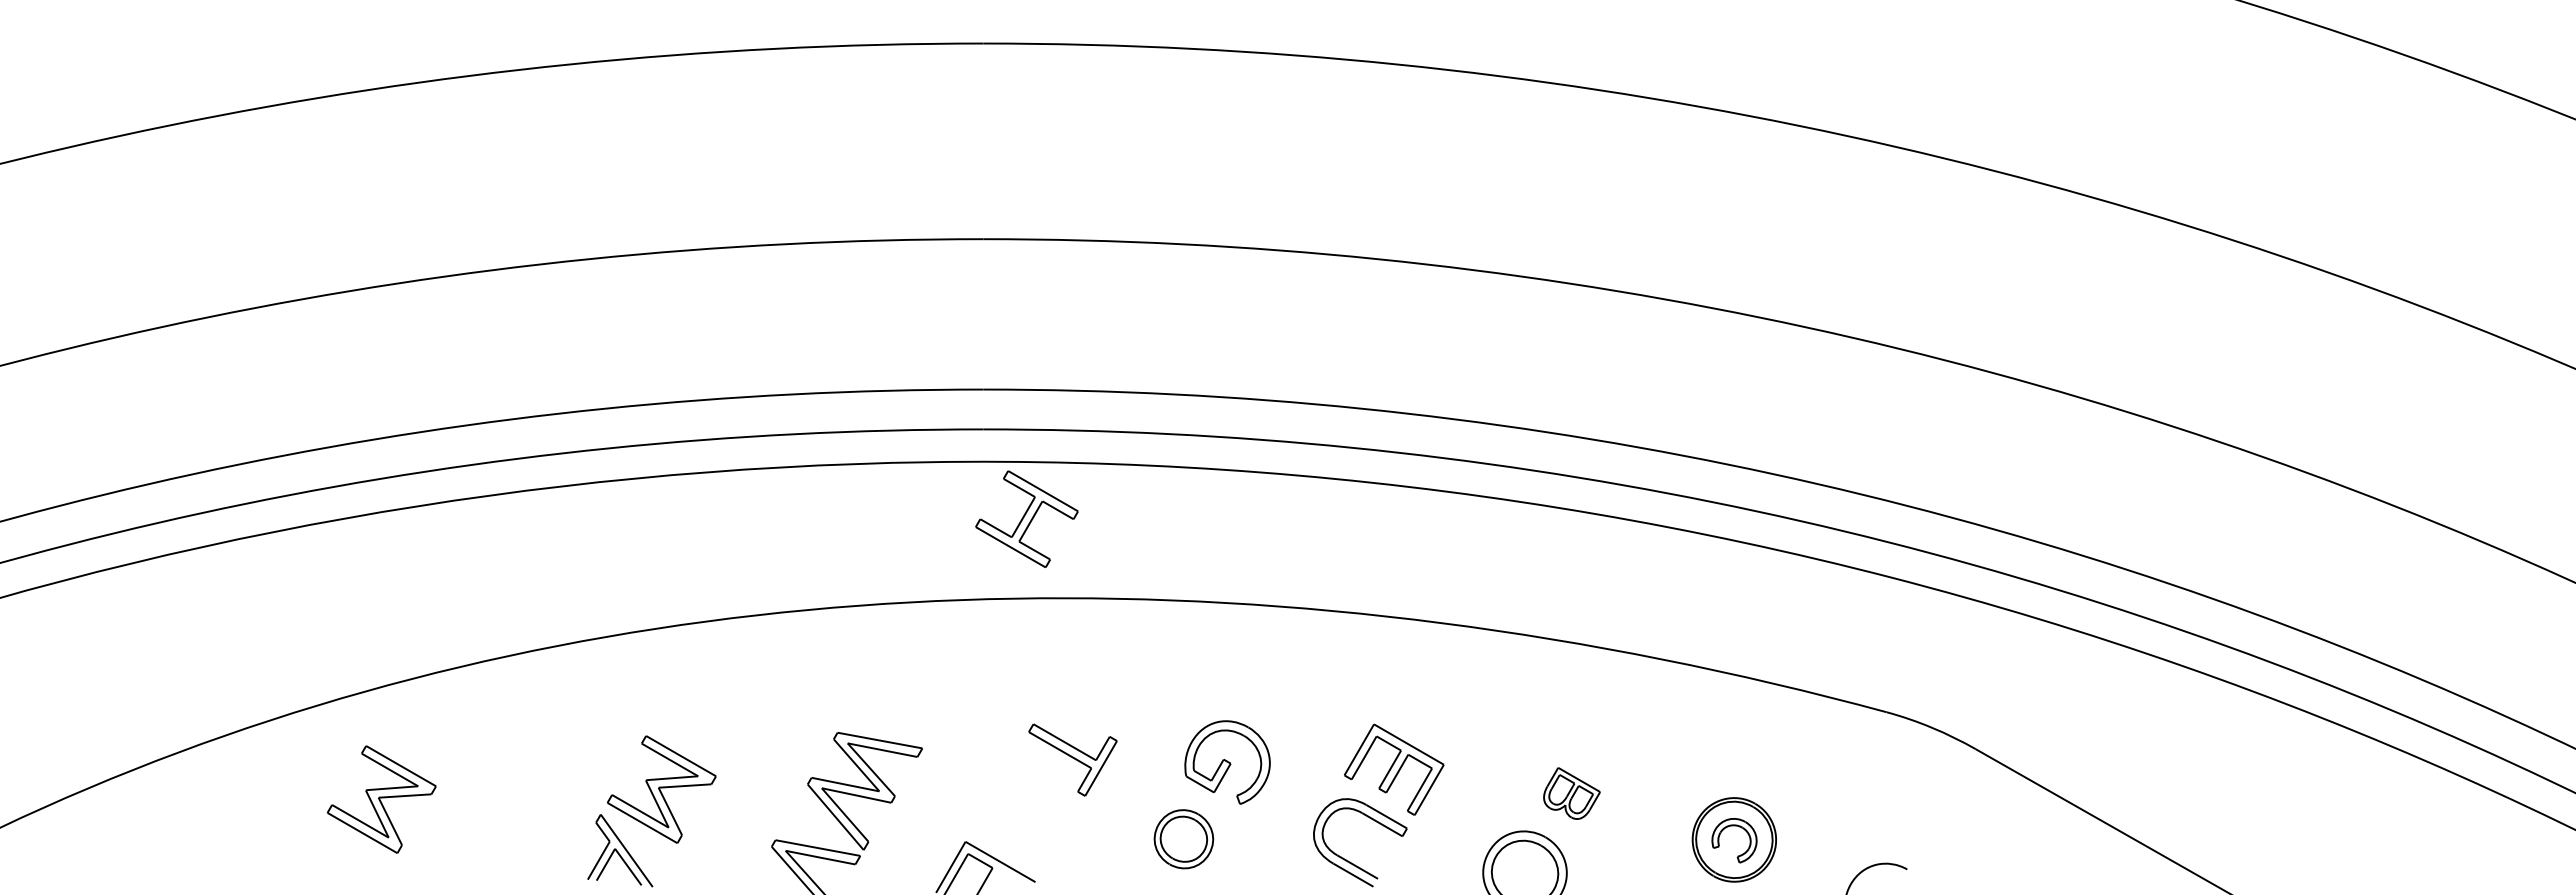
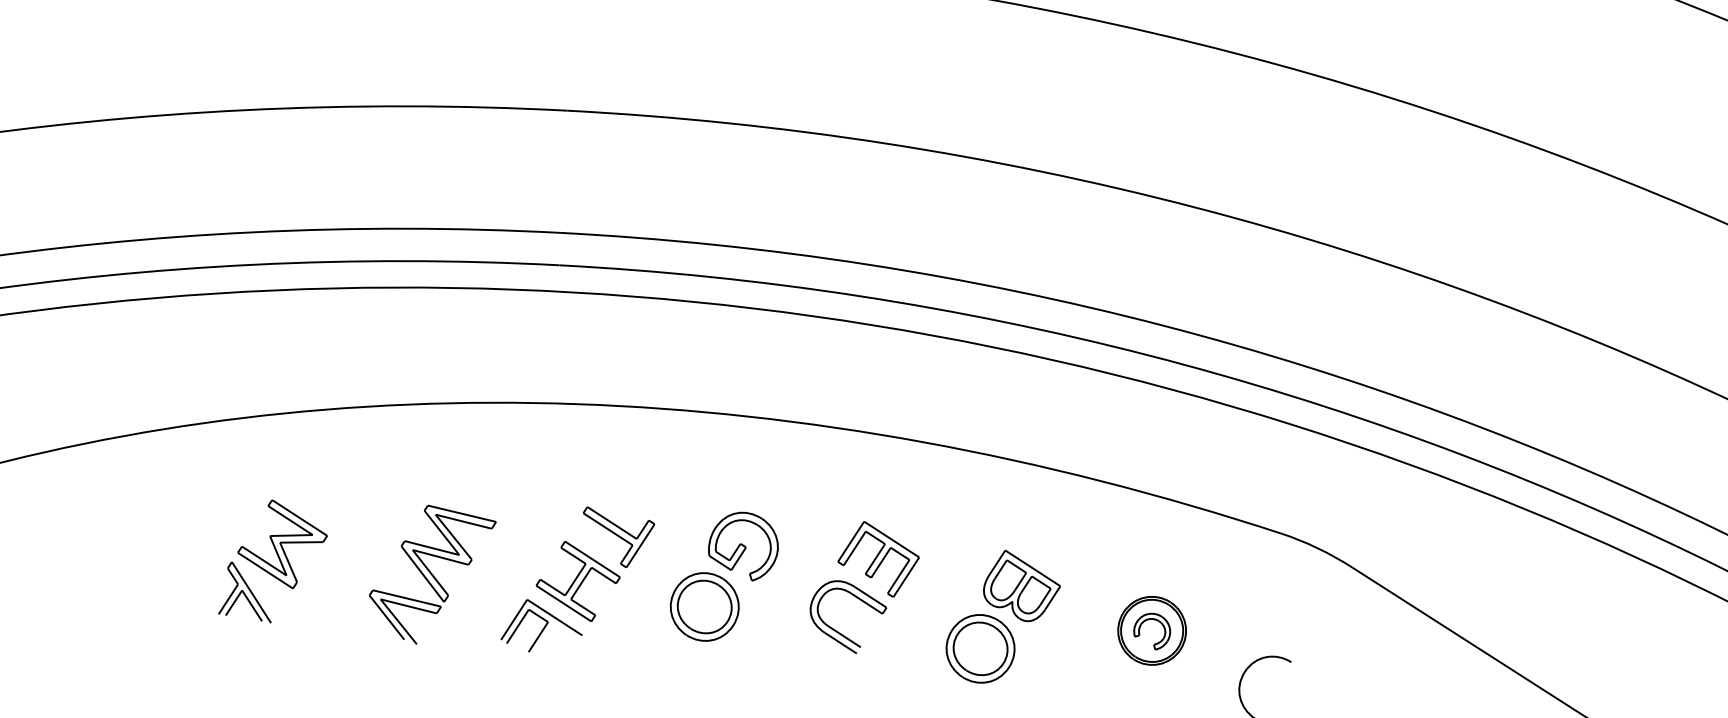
part: (1026, 518) -> (577, 580), moved
part: (1571, 793) -> (1021, 586), size x1.67
part: (381, 799) -> (54, 540), removed
part: (1183, 838) -> (704, 606), size x1.43

